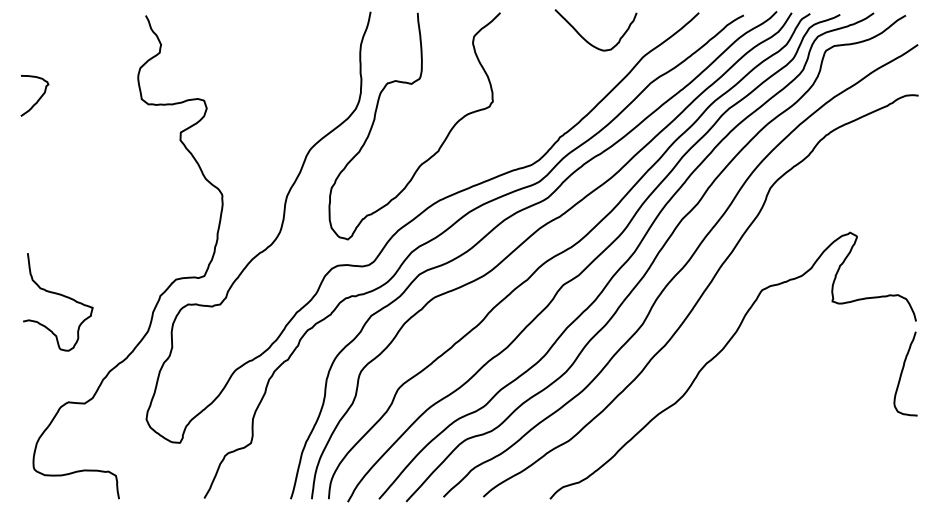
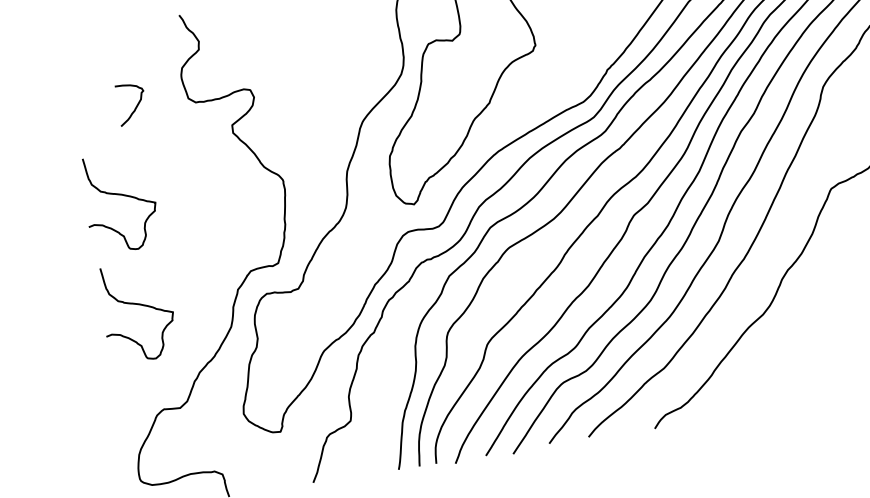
curve: (38, 98) -> (135, 106), moved
curve: (59, 184) -> (120, 195), added

